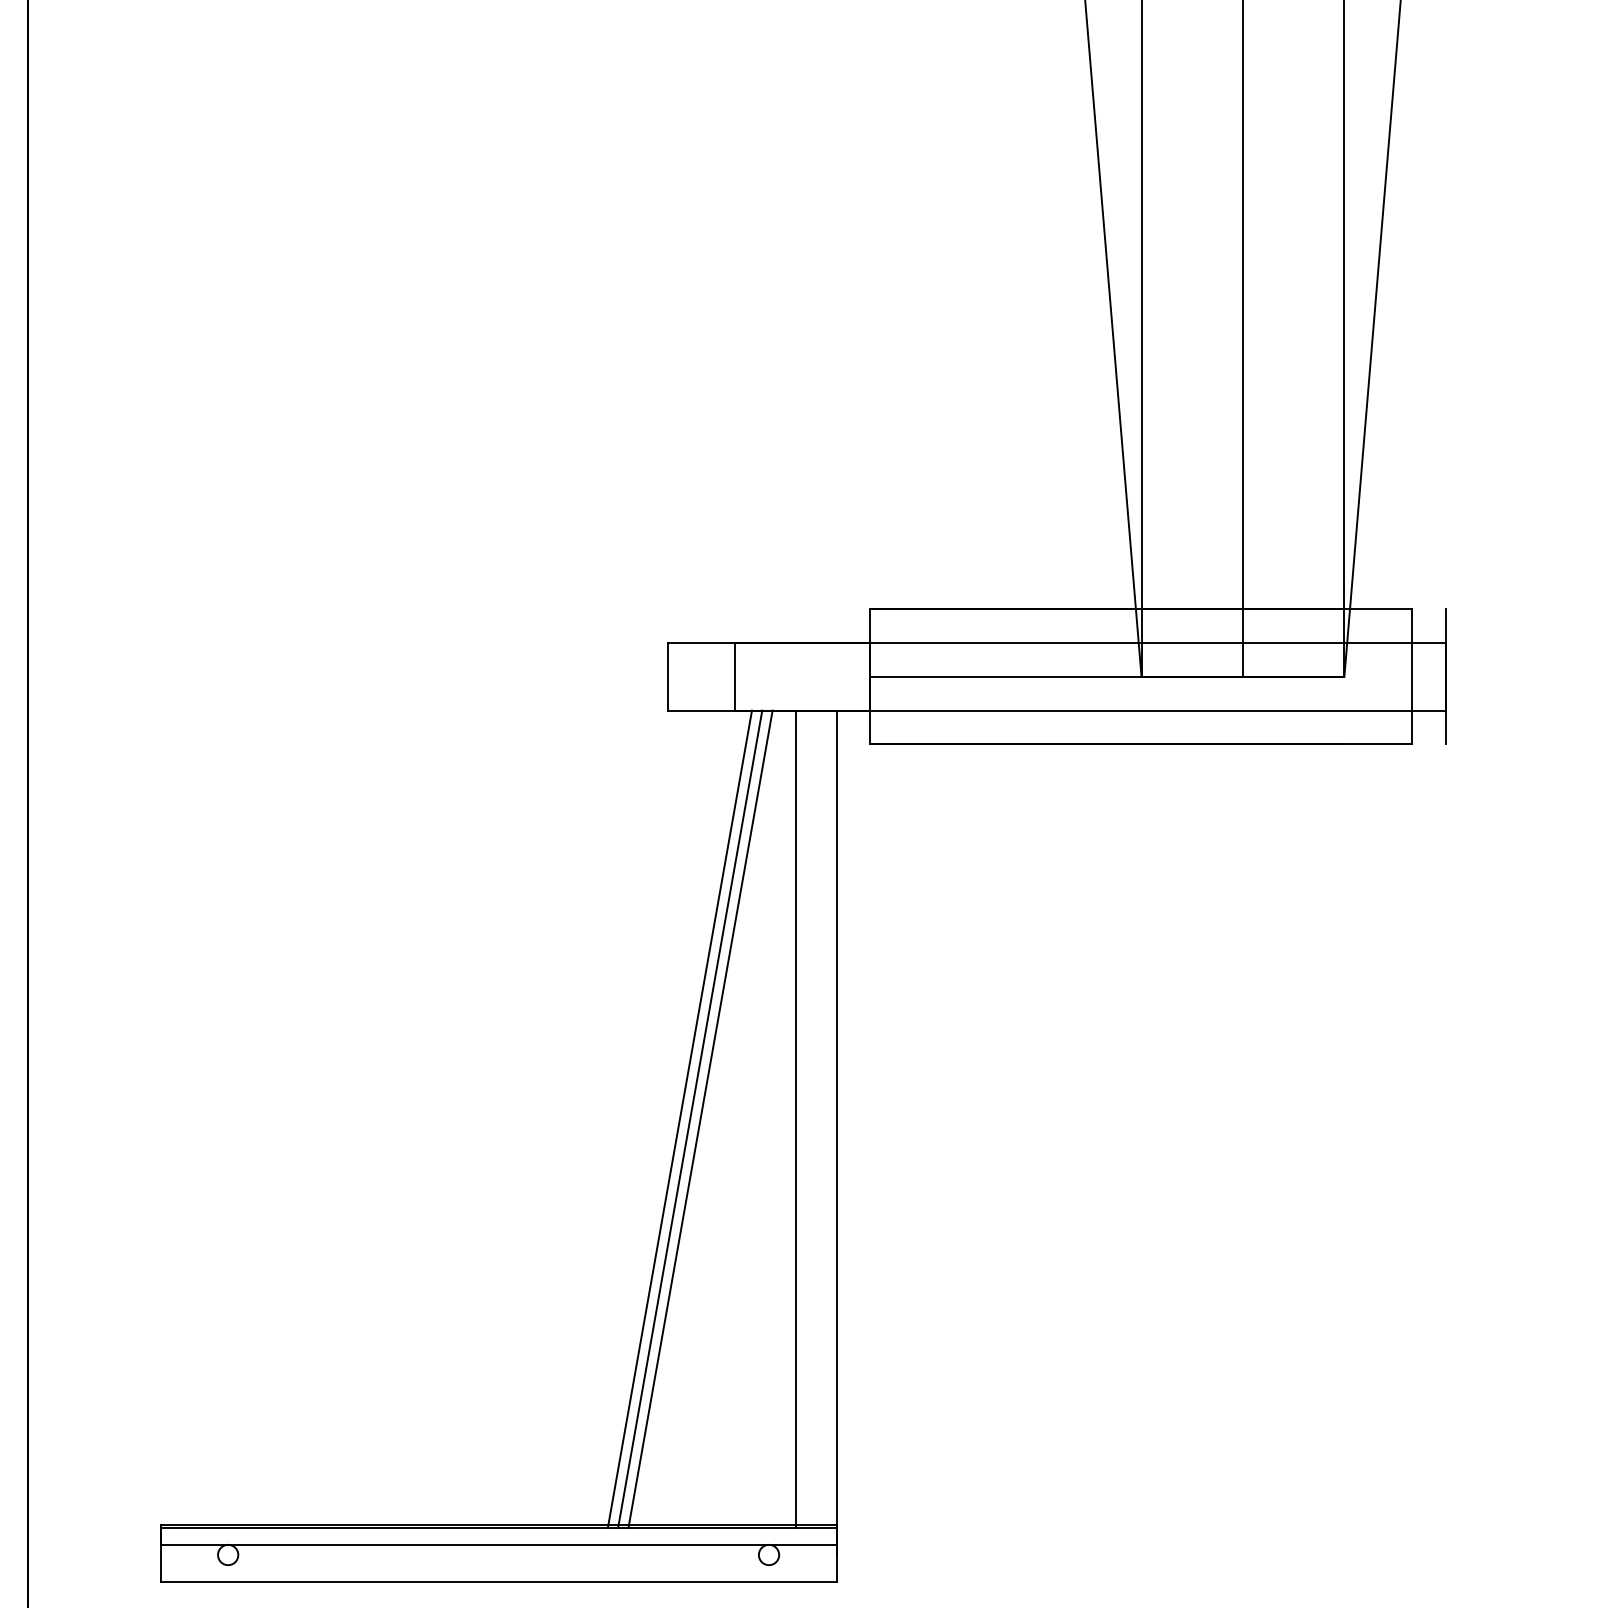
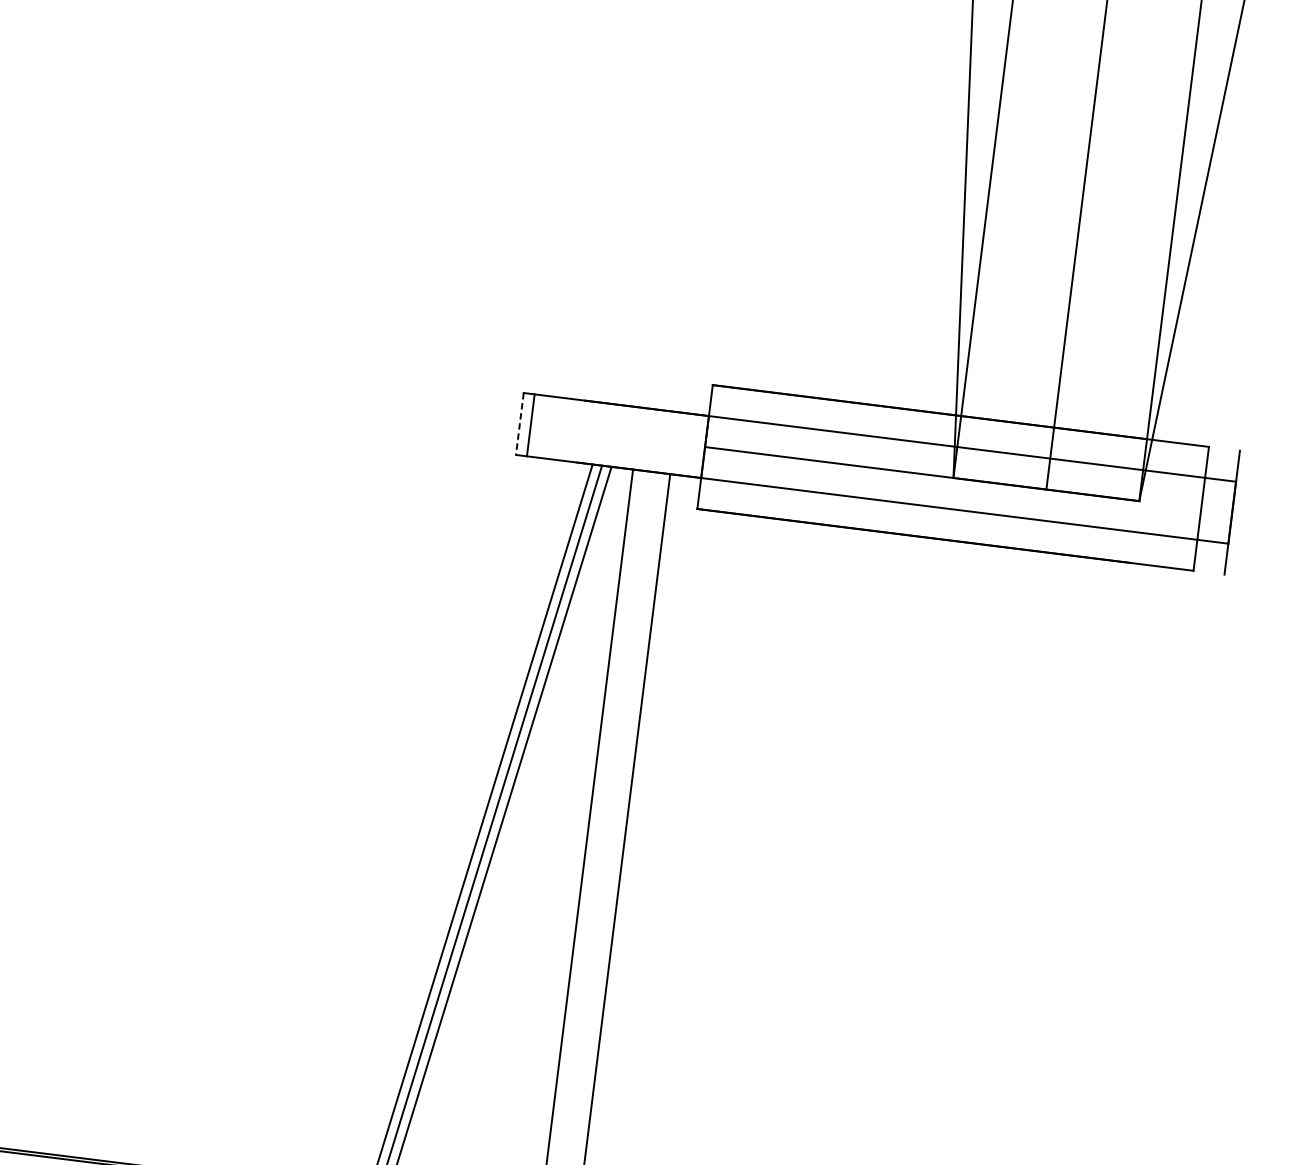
line: (668, 676) -> (520, 423), solid -> dashed
line: (735, 676) -> (531, 425), moved

